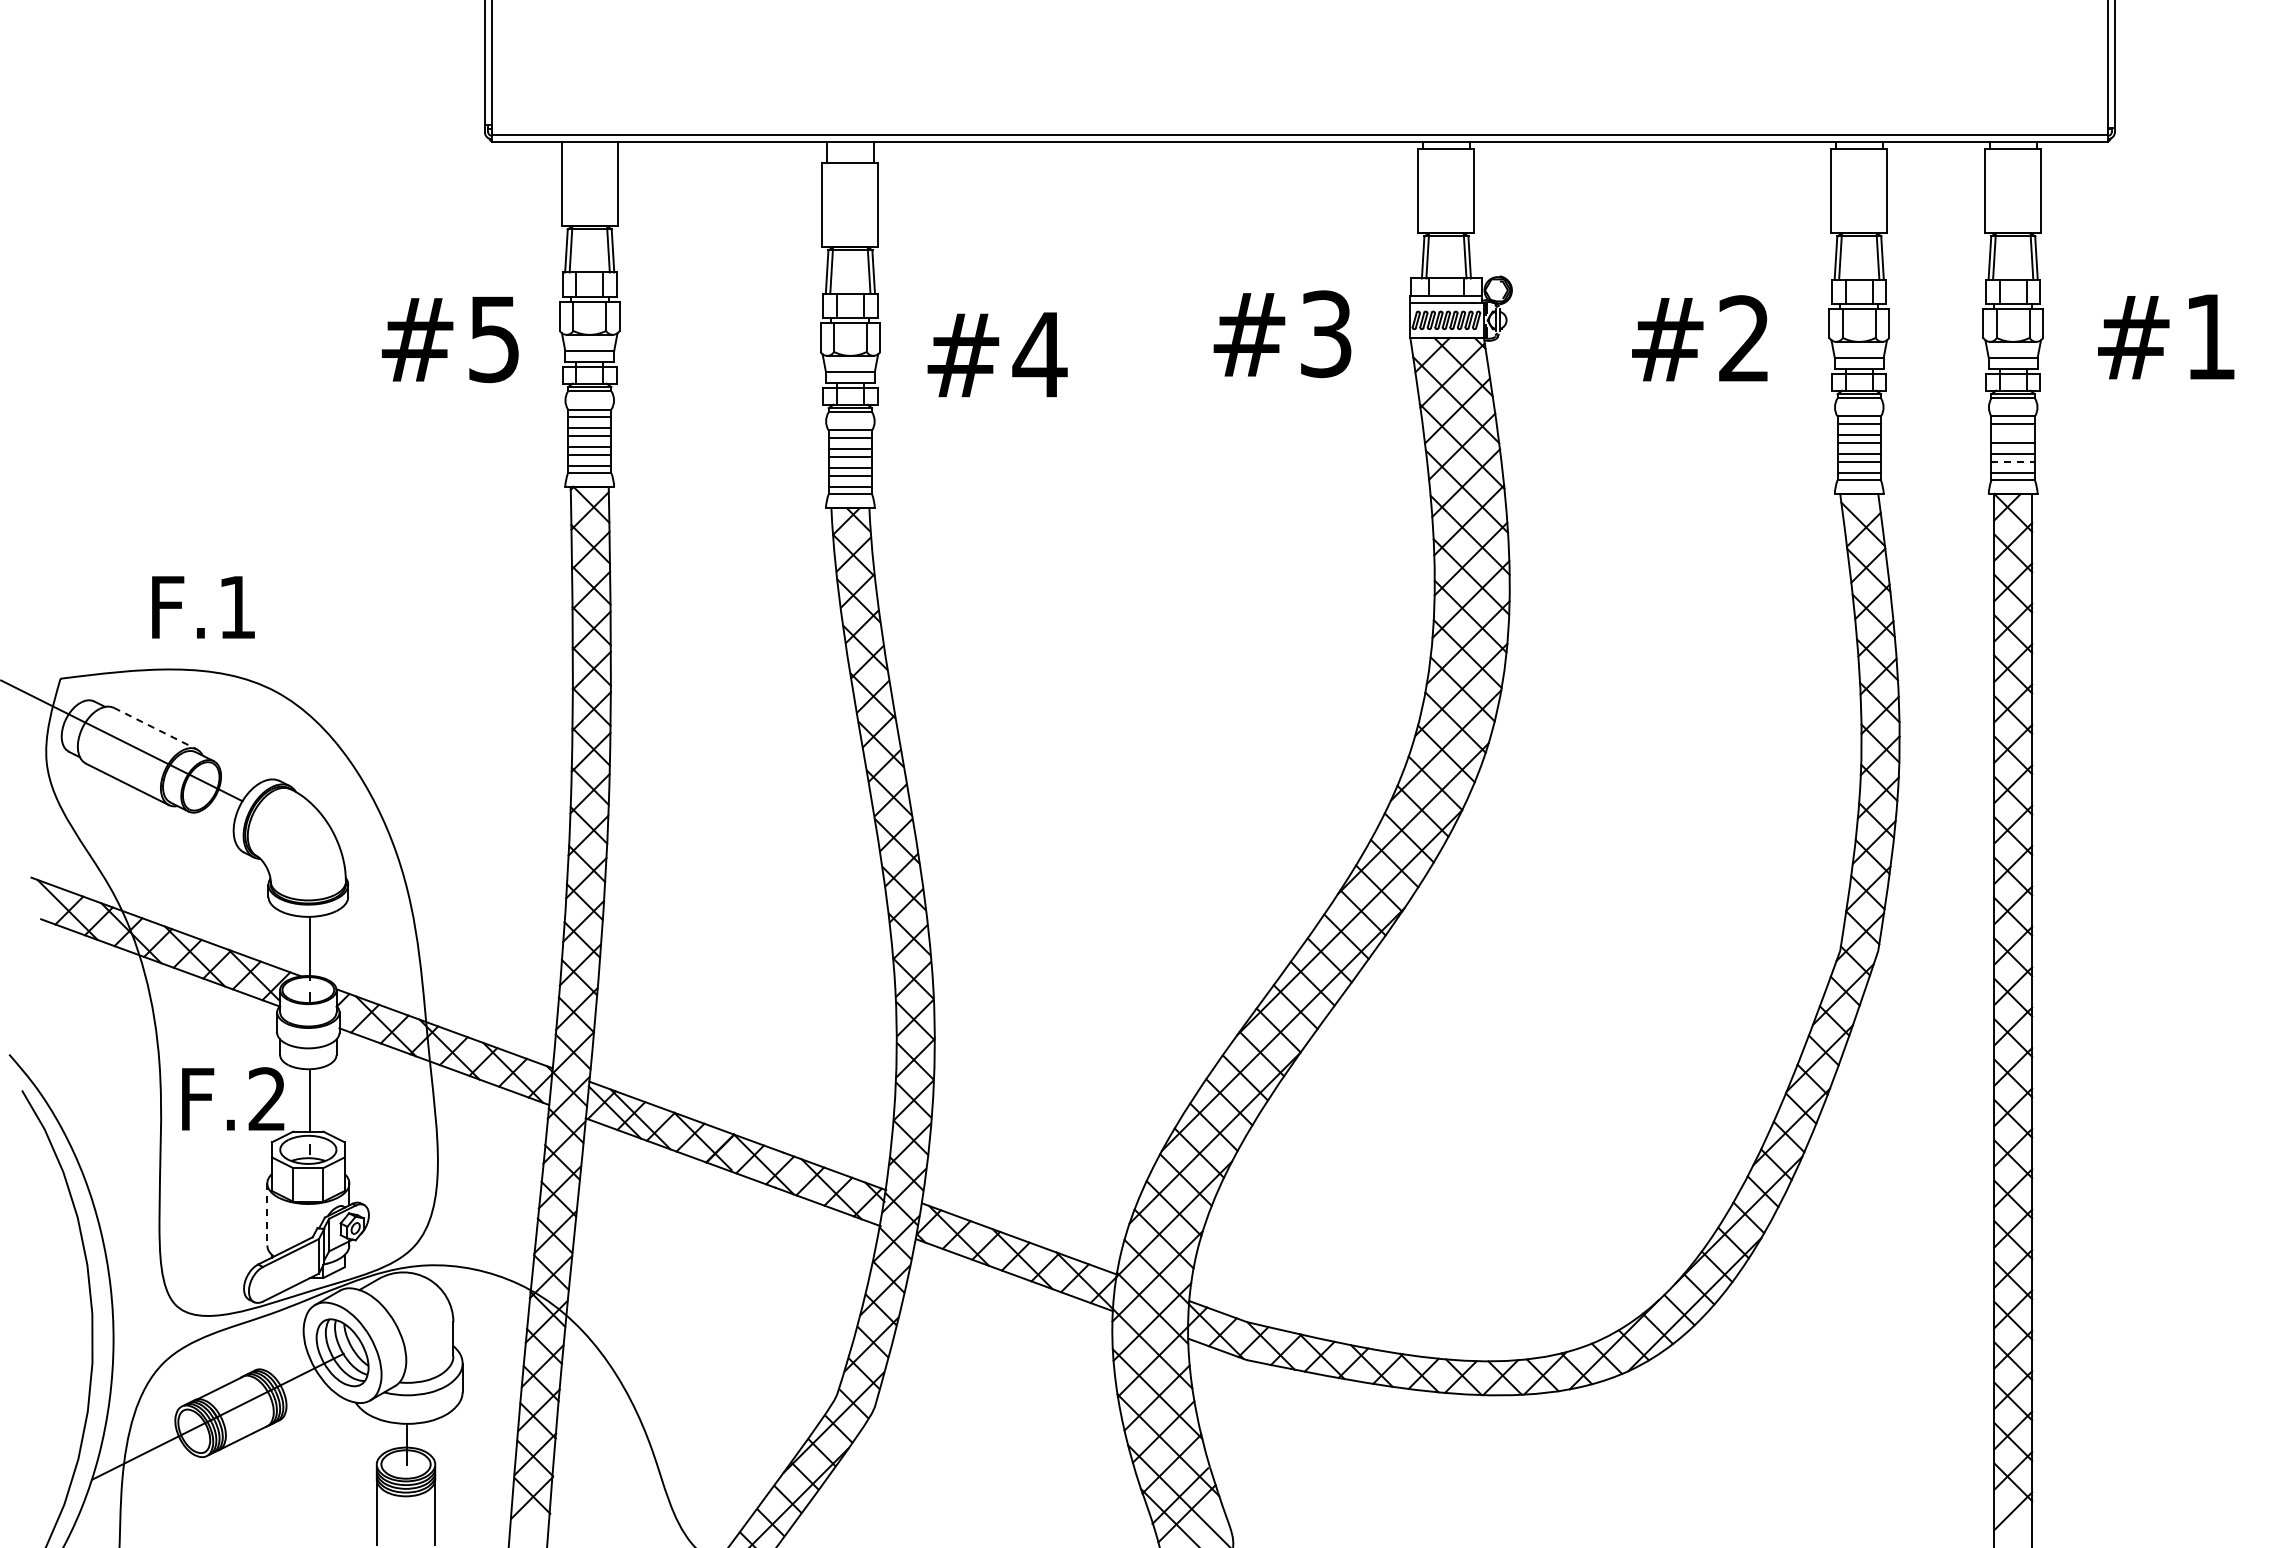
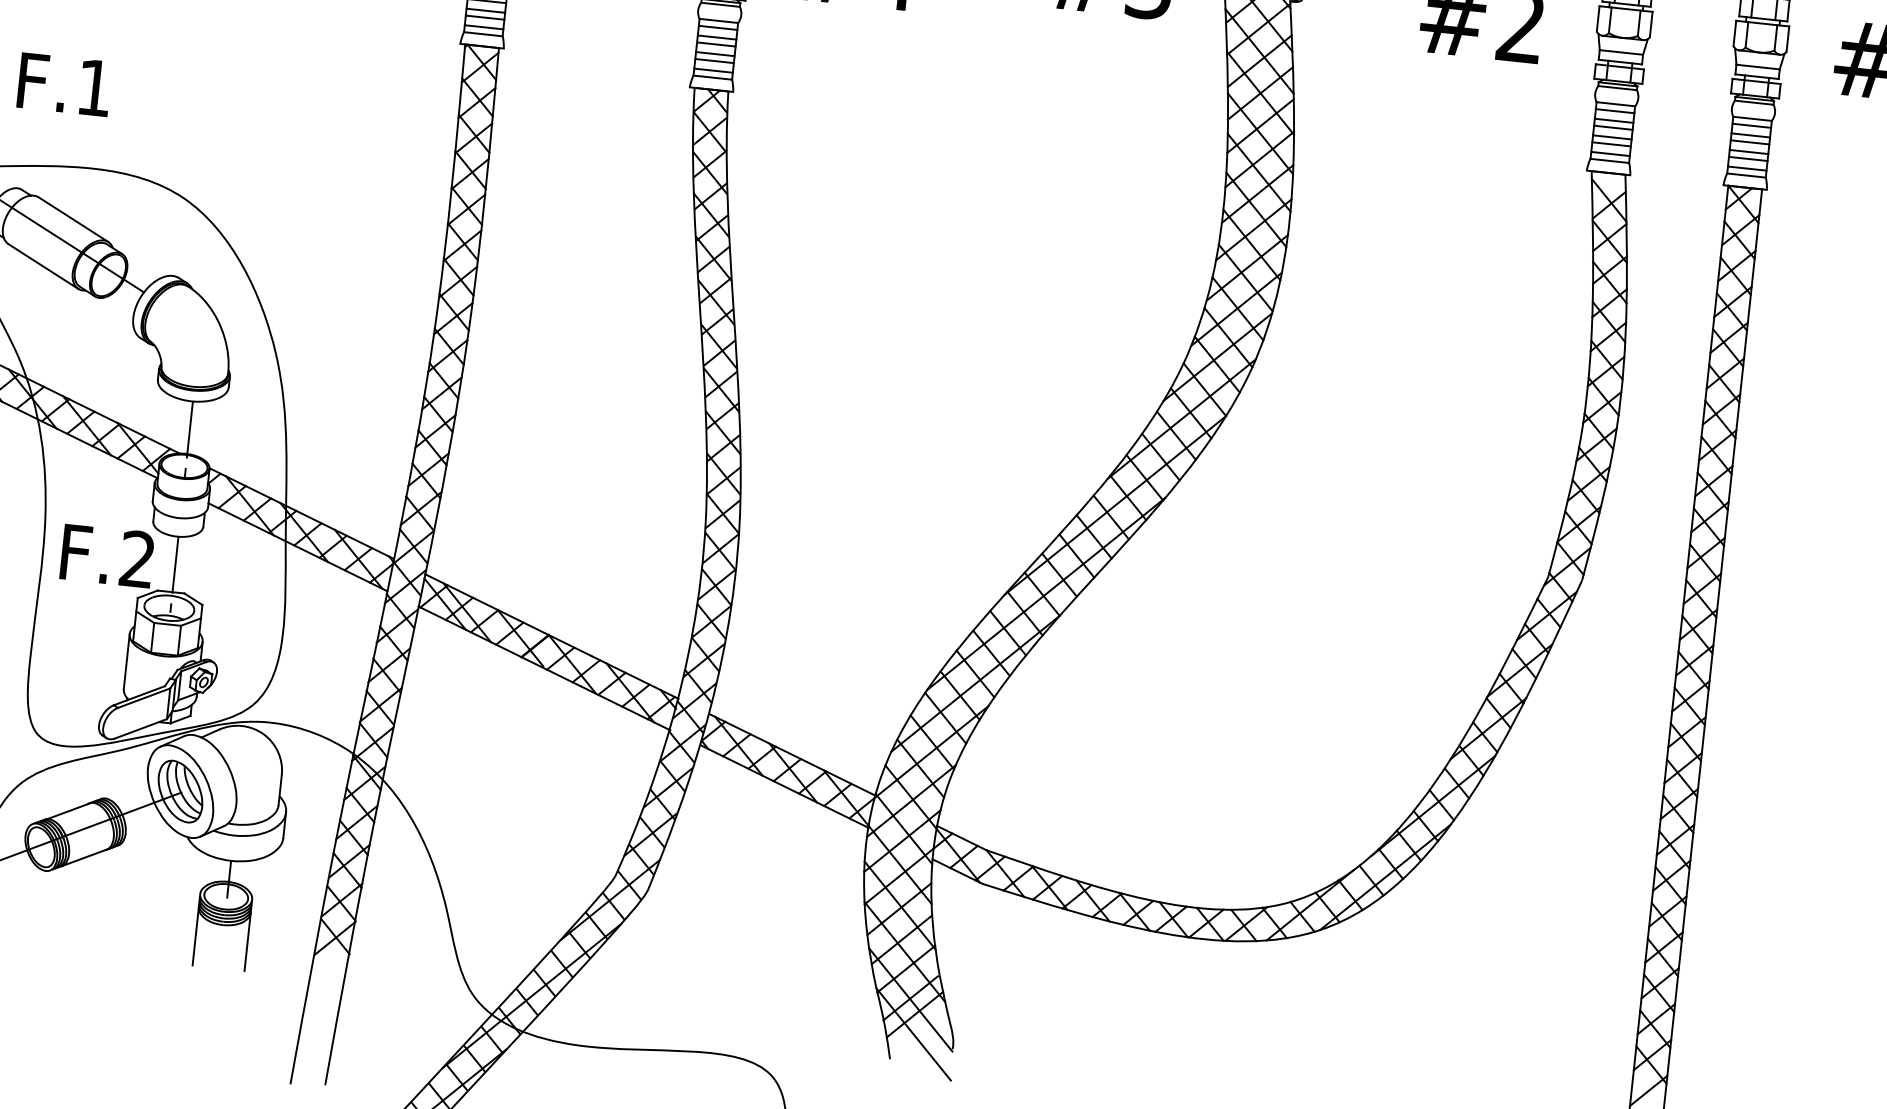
line: (2012, 435) -> (1750, 135), added
line: (2013, 461) -> (1748, 158), dashed -> solid
text: (203, 607) -> (64, 84), moved
line: (155, 728) -> (73, 219), dashed -> solid
line: (267, 1214) -> (126, 661), dashed -> solid

